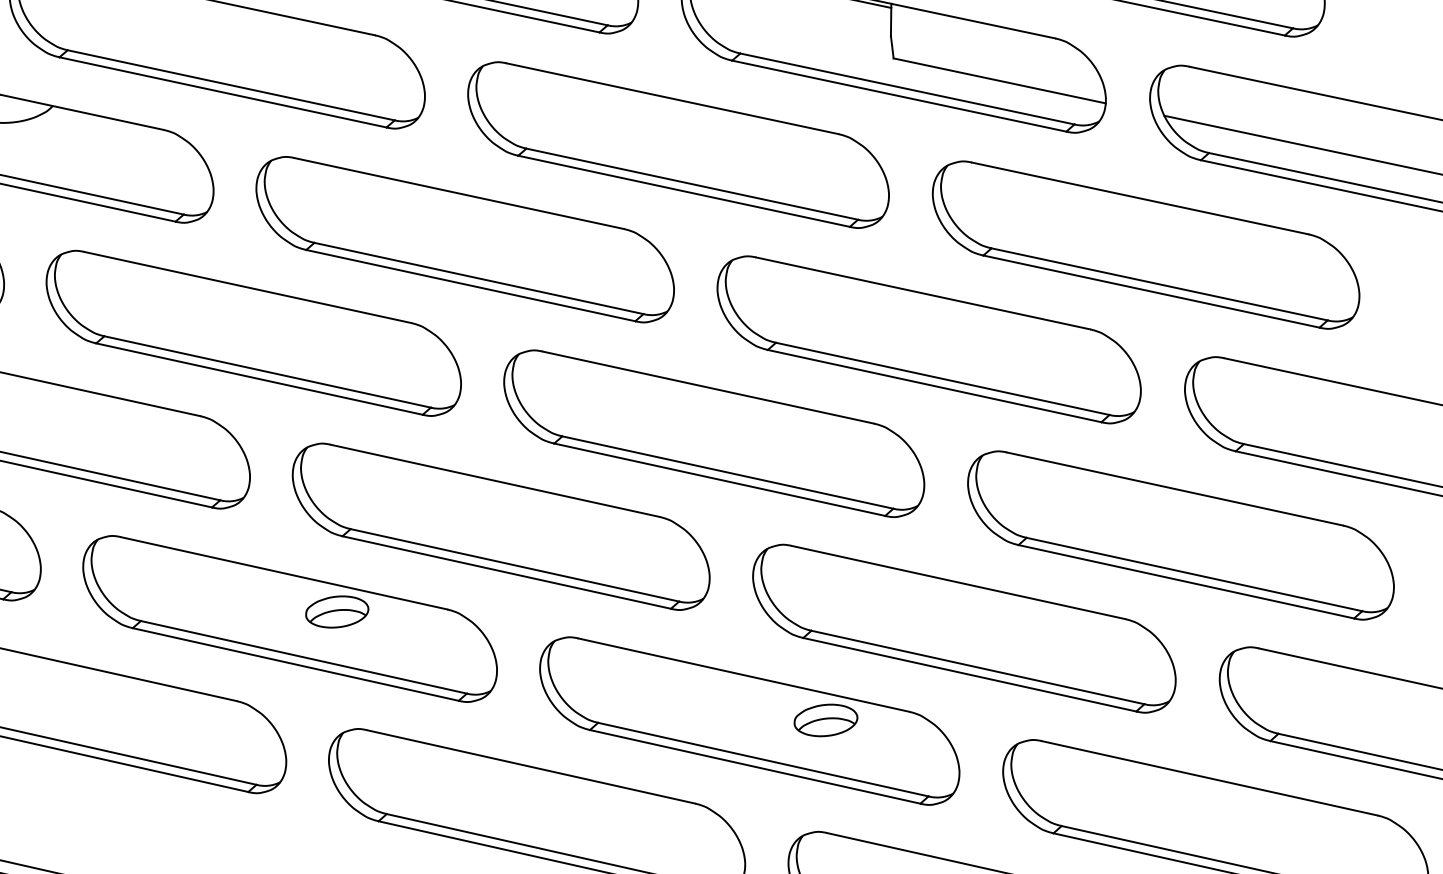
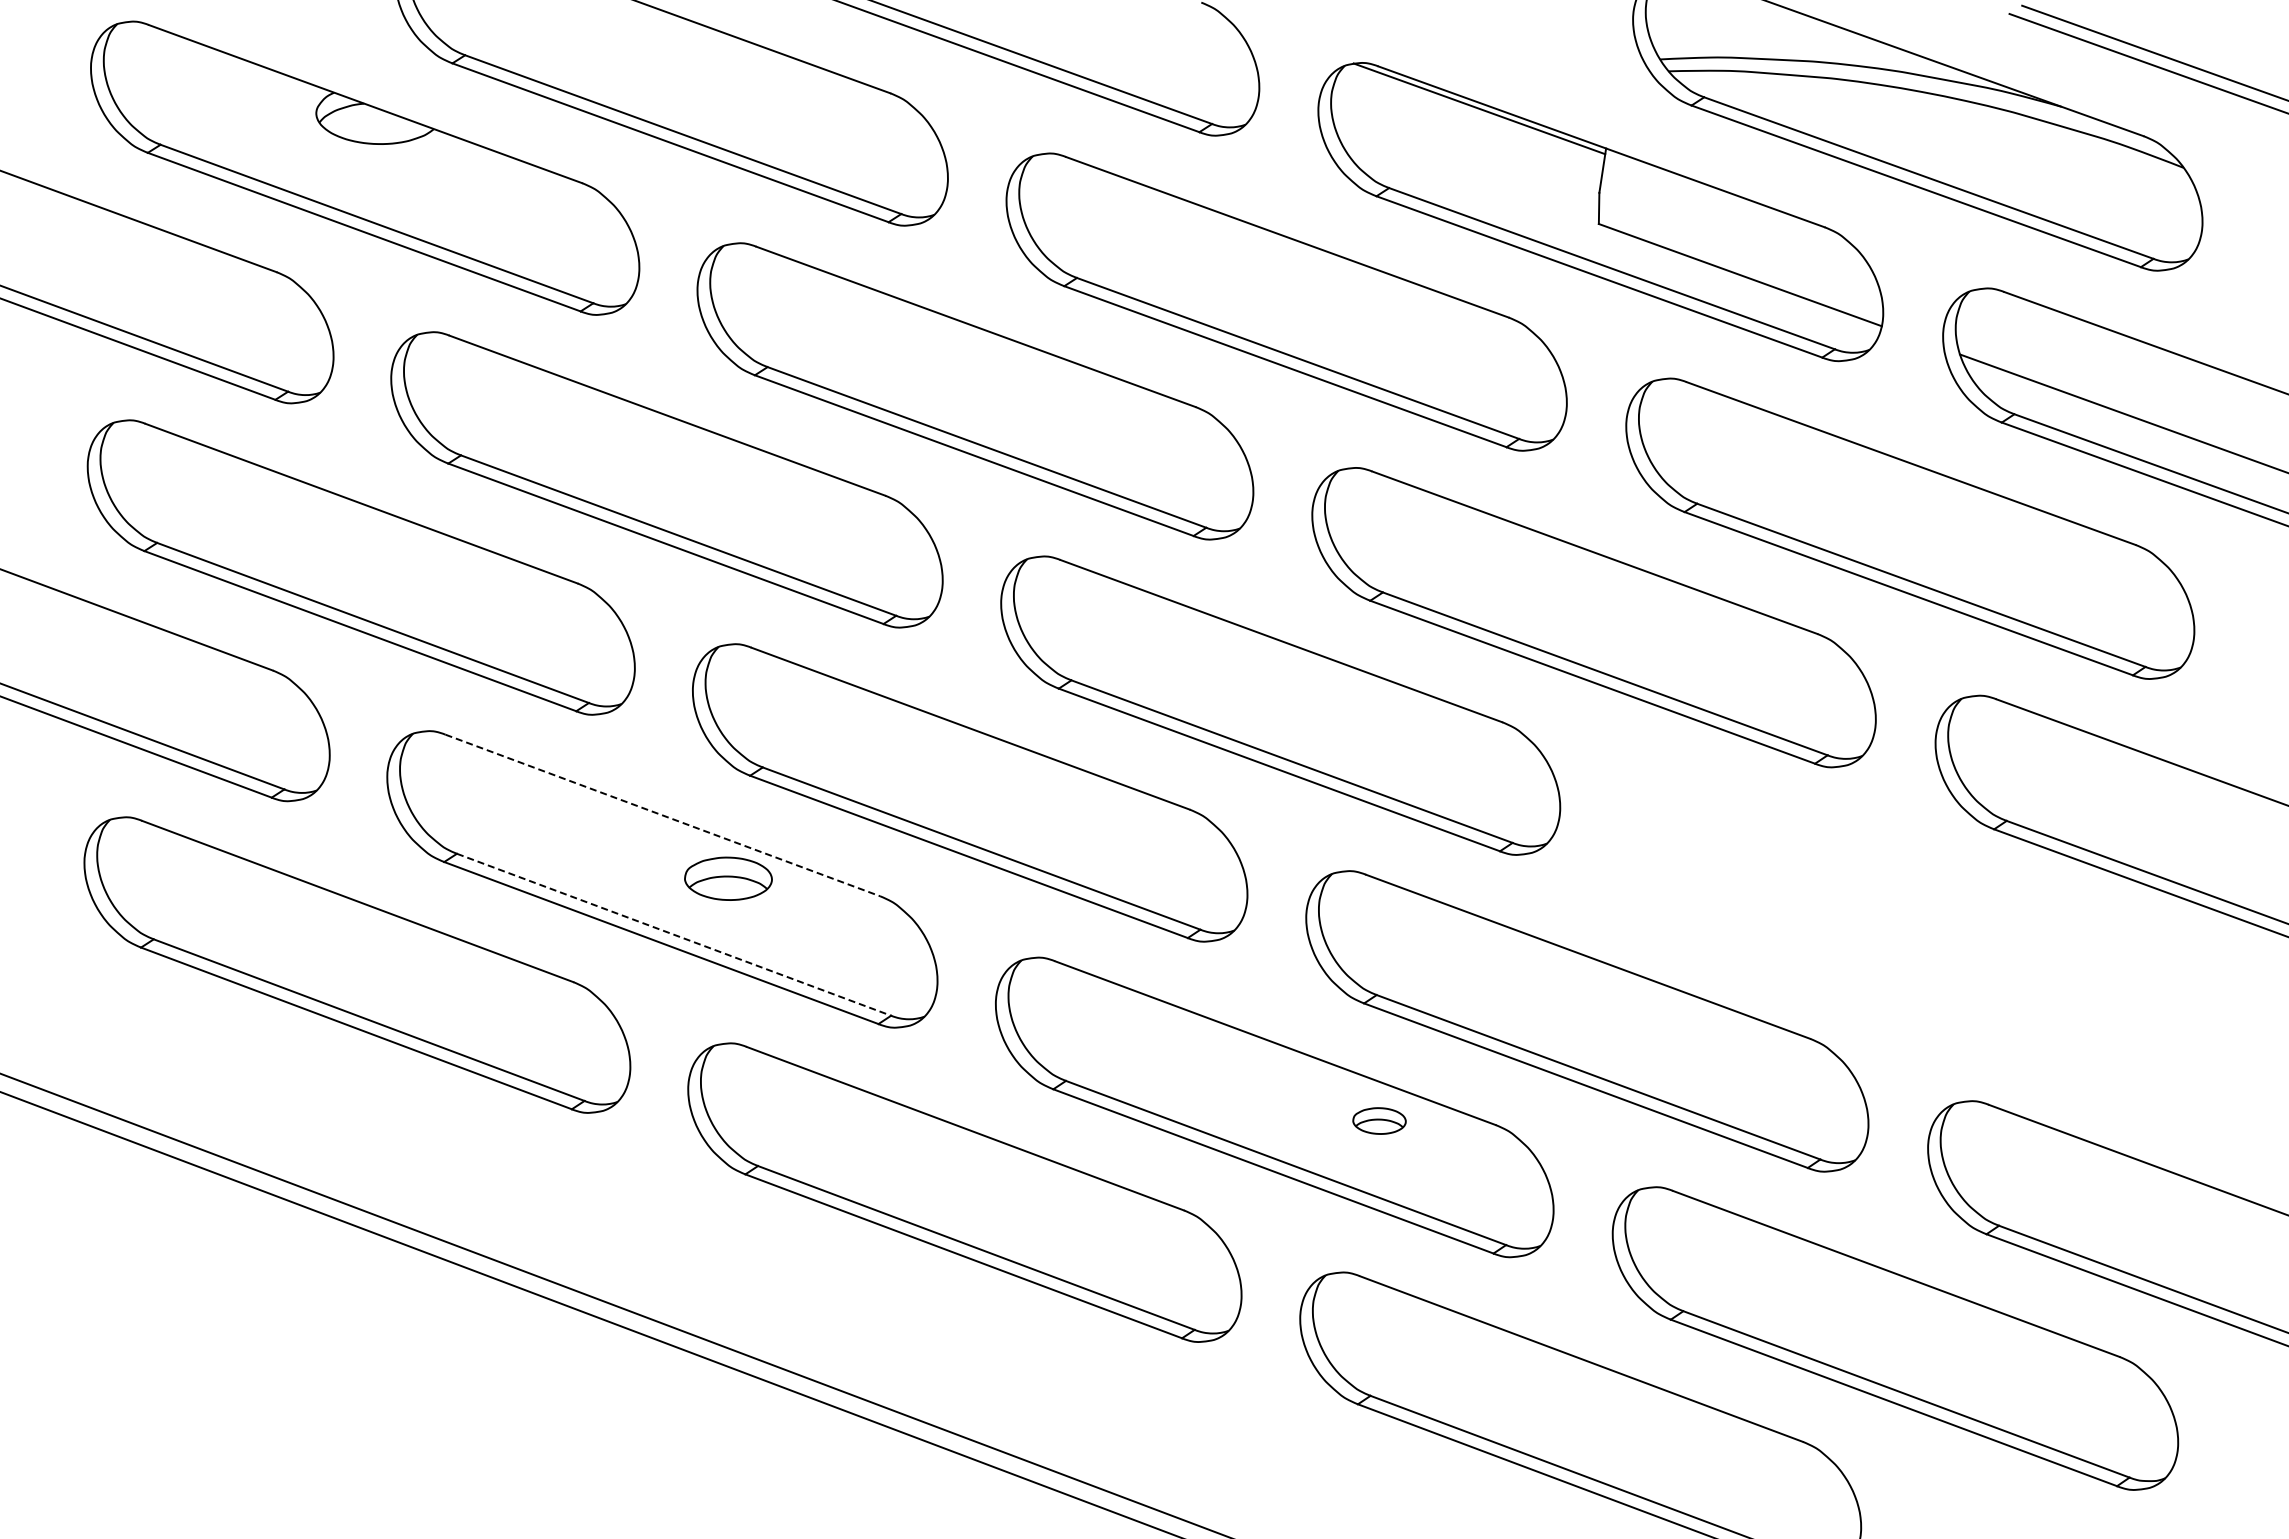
part: (1180, 535) -> (1902, 934), removed
line: (283, 573) -> (662, 815), solid -> dashed
line: (304, 657) -> (674, 934), solid -> dashed
part: (825, 720) -> (1379, 1120), size x0.6

